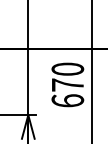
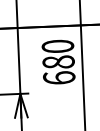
text: (67, 84) -> (58, 61), 670 -> 680

